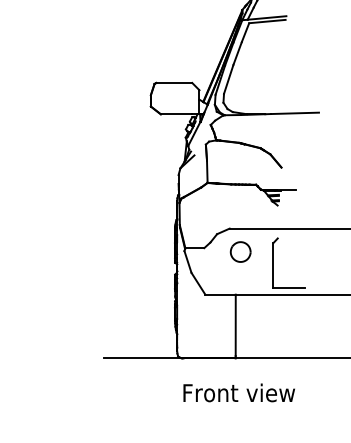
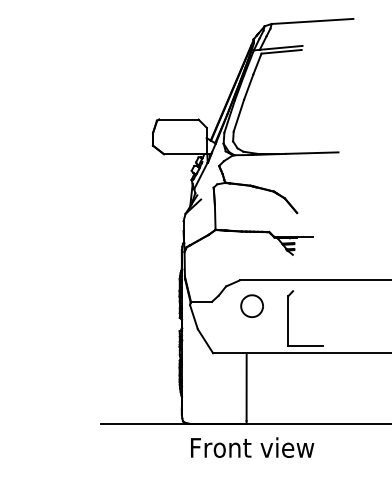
text: (239, 392) -> (252, 447), moved

